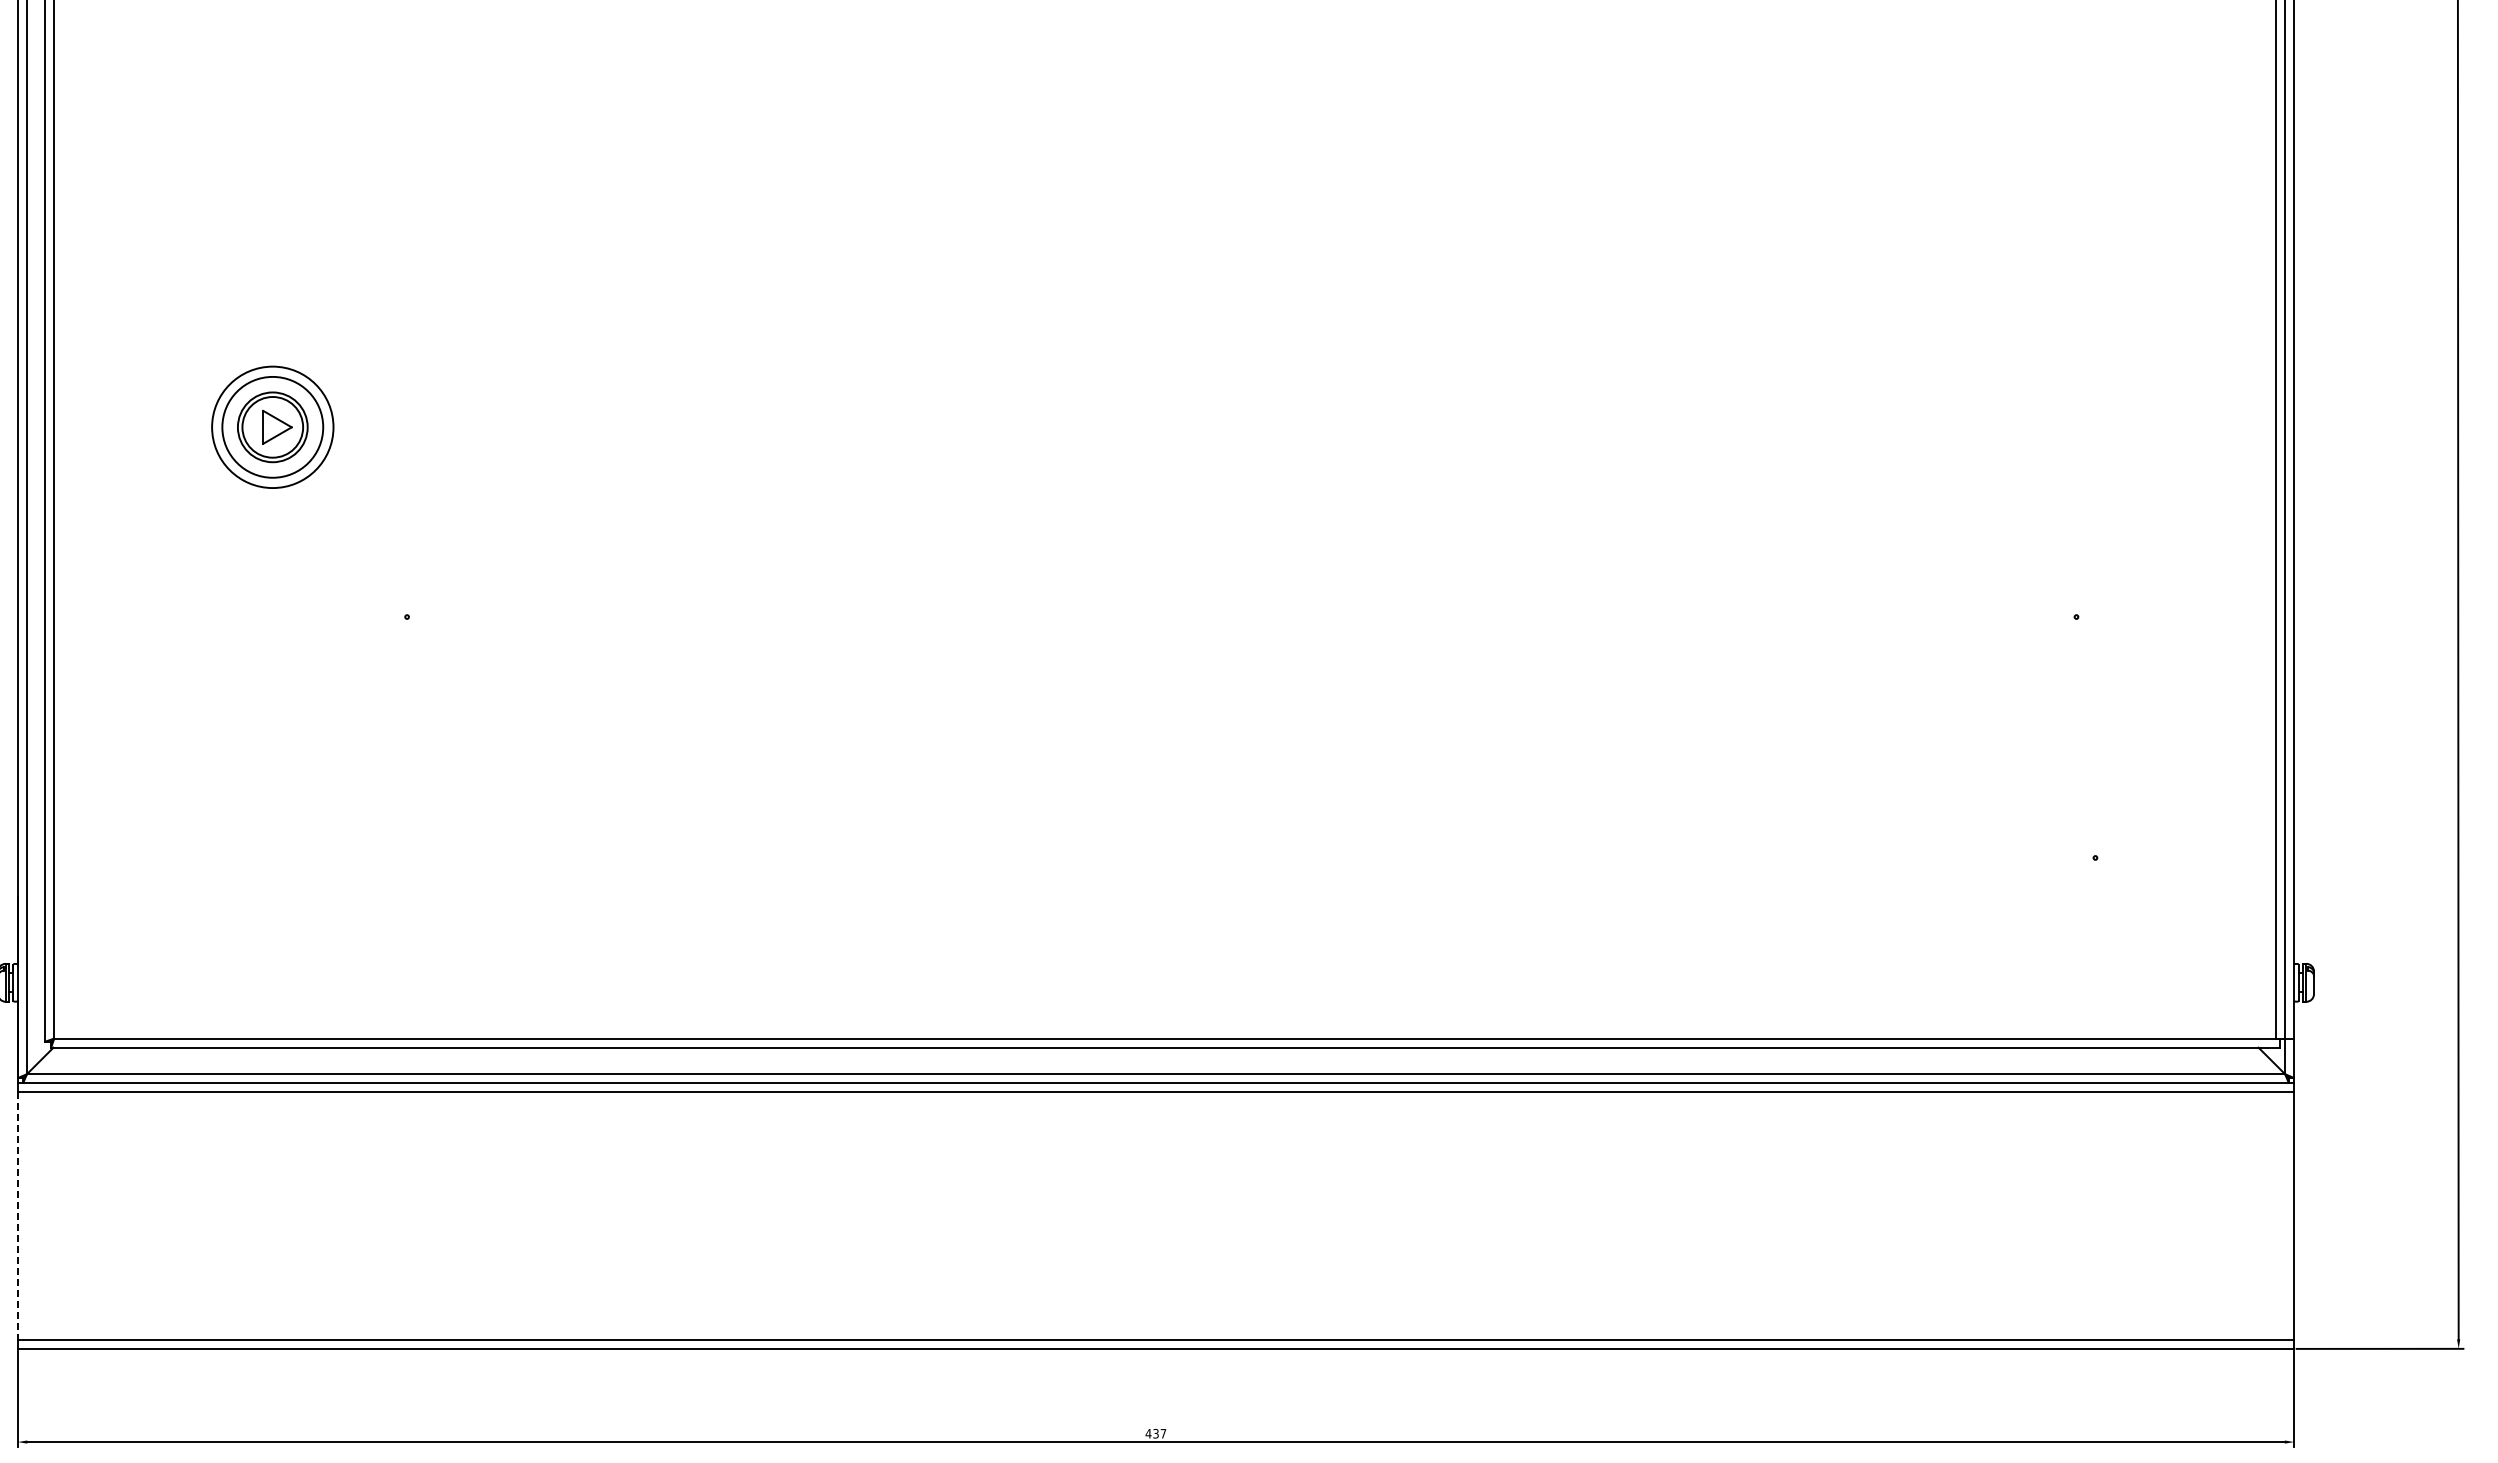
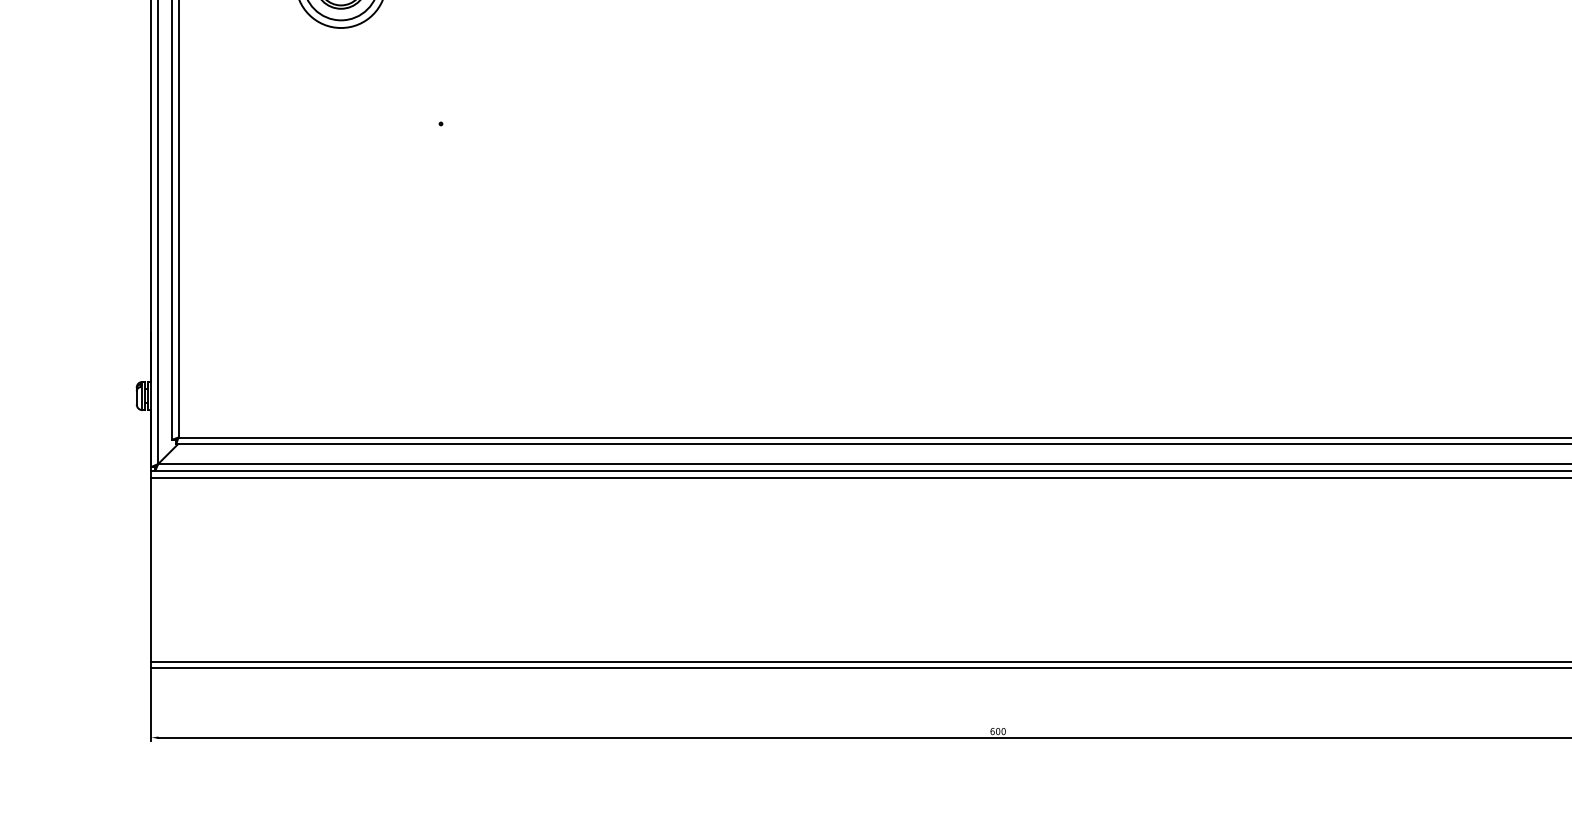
line: (17, 1216) -> (151, 569), dashed -> solid
text: (1155, 1433) -> (997, 731), 437 -> 600

